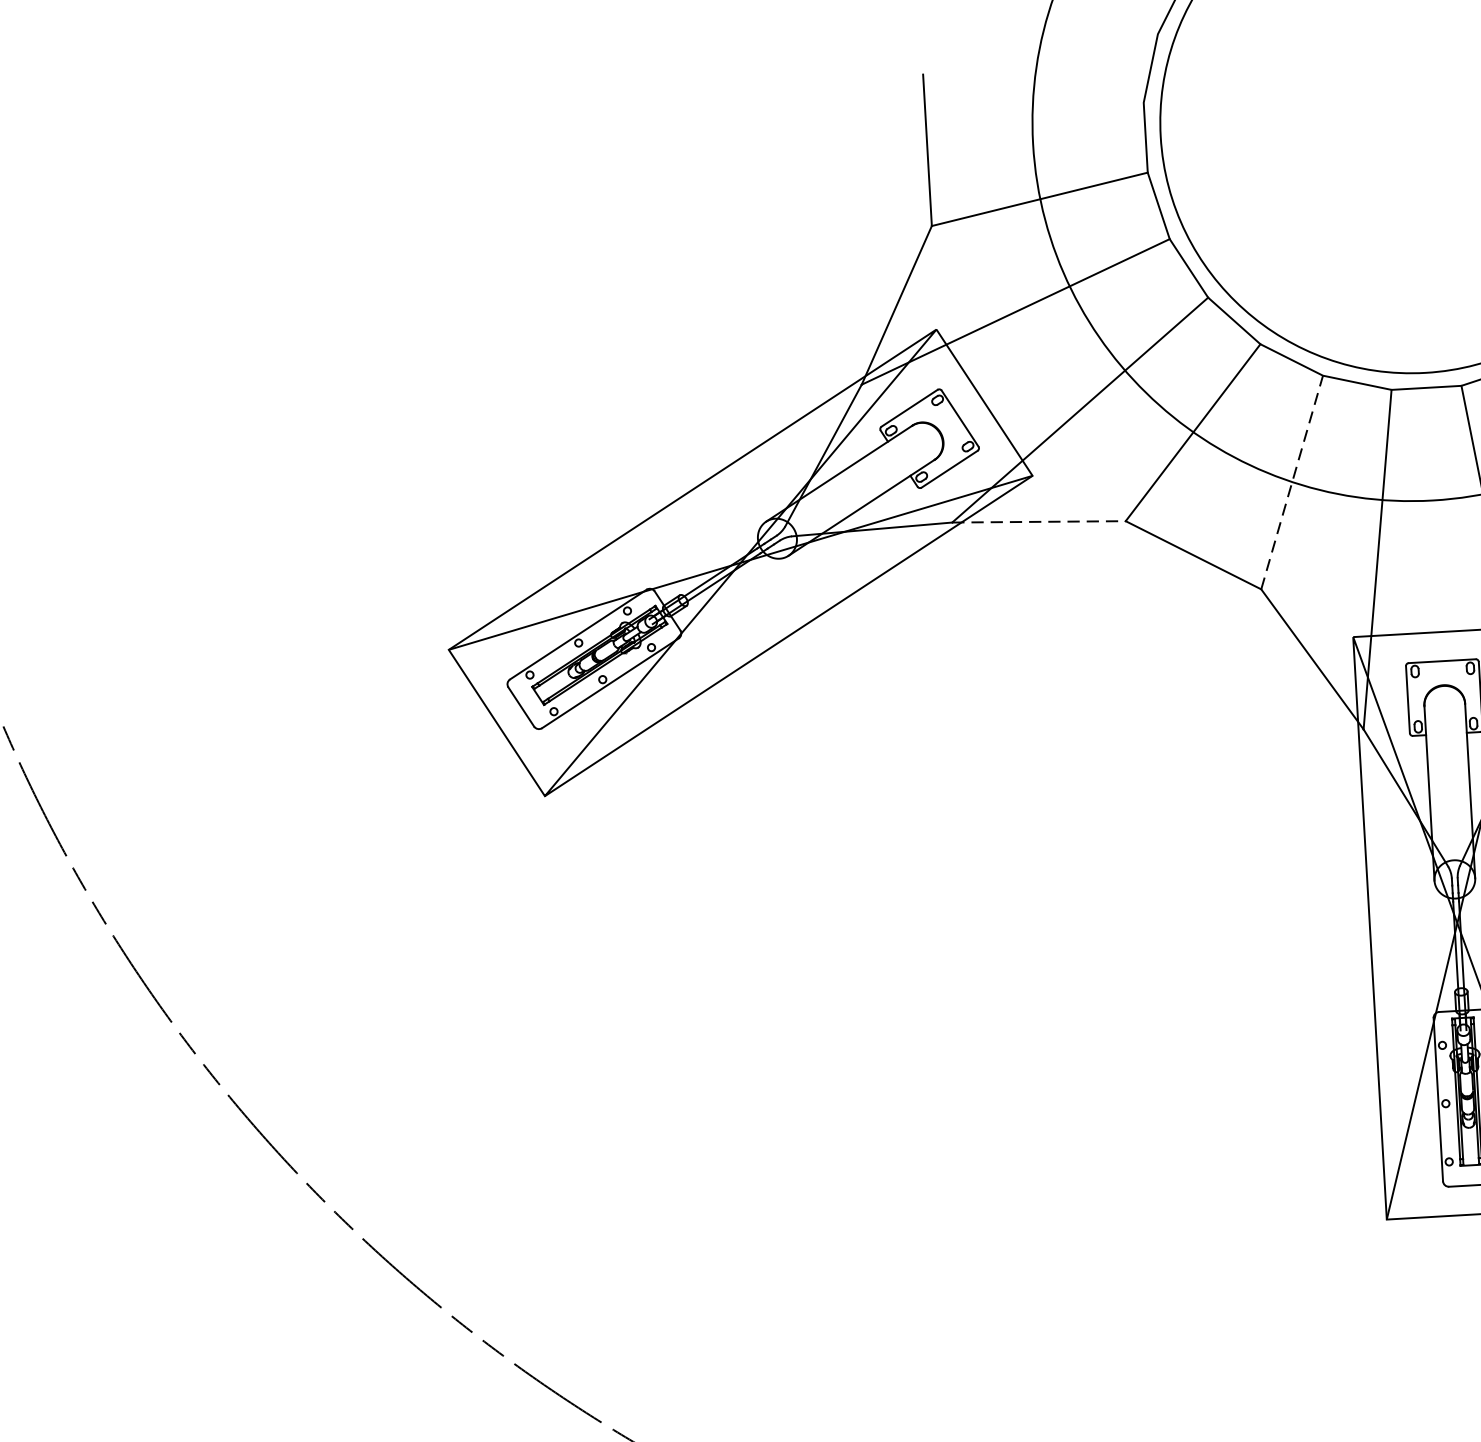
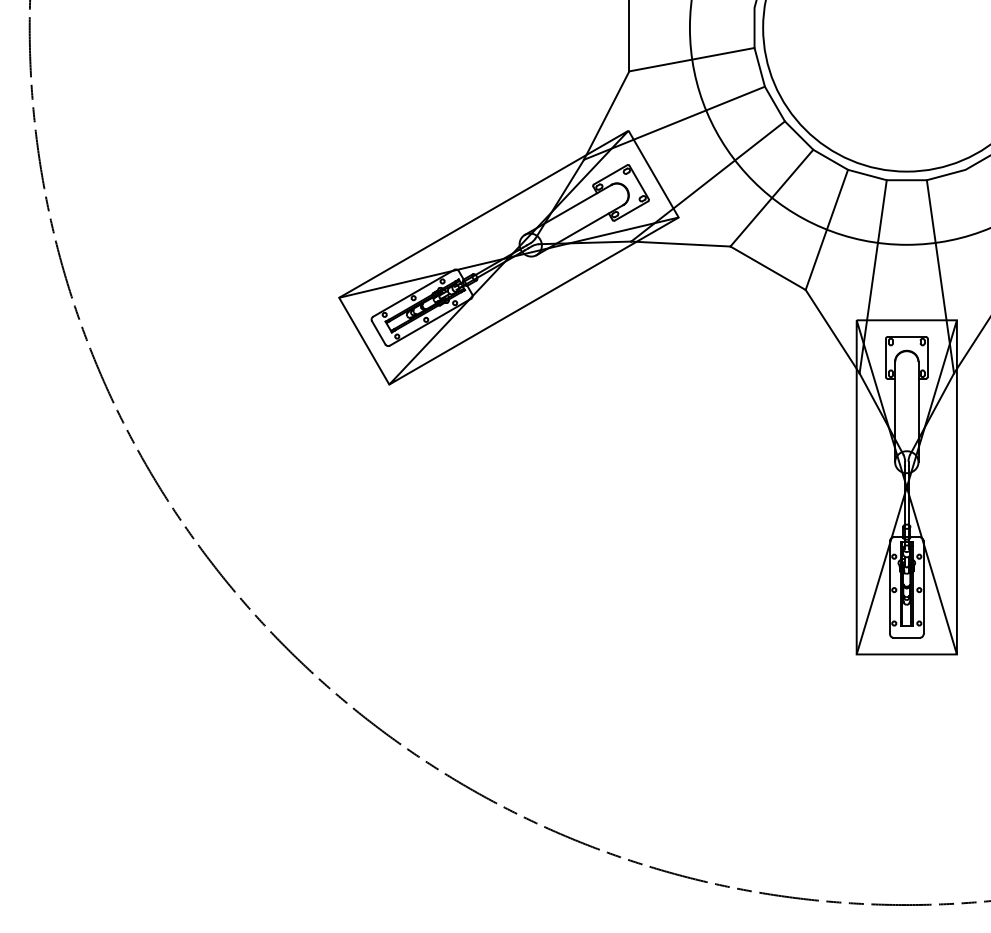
line: (1291, 481) -> (826, 229), dashed -> solid
line: (1038, 522) -> (680, 244), dashed -> solid

